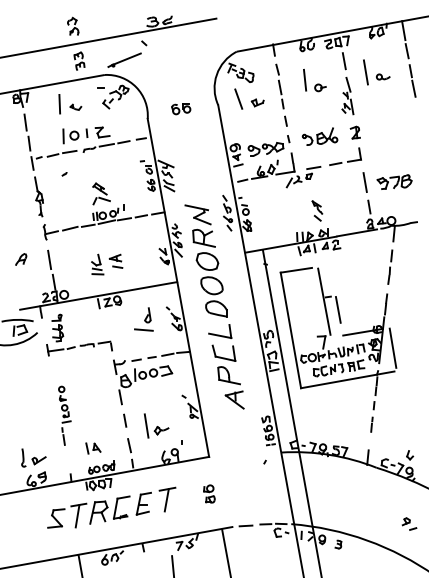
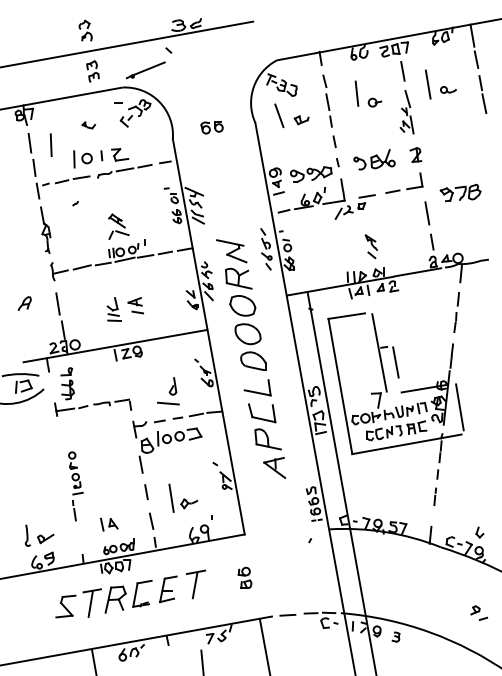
line: (59, 104) -> (50, 145), moved
part: (394, 181) -> (460, 192), moved
part: (143, 319) -> (167, 391), moved

